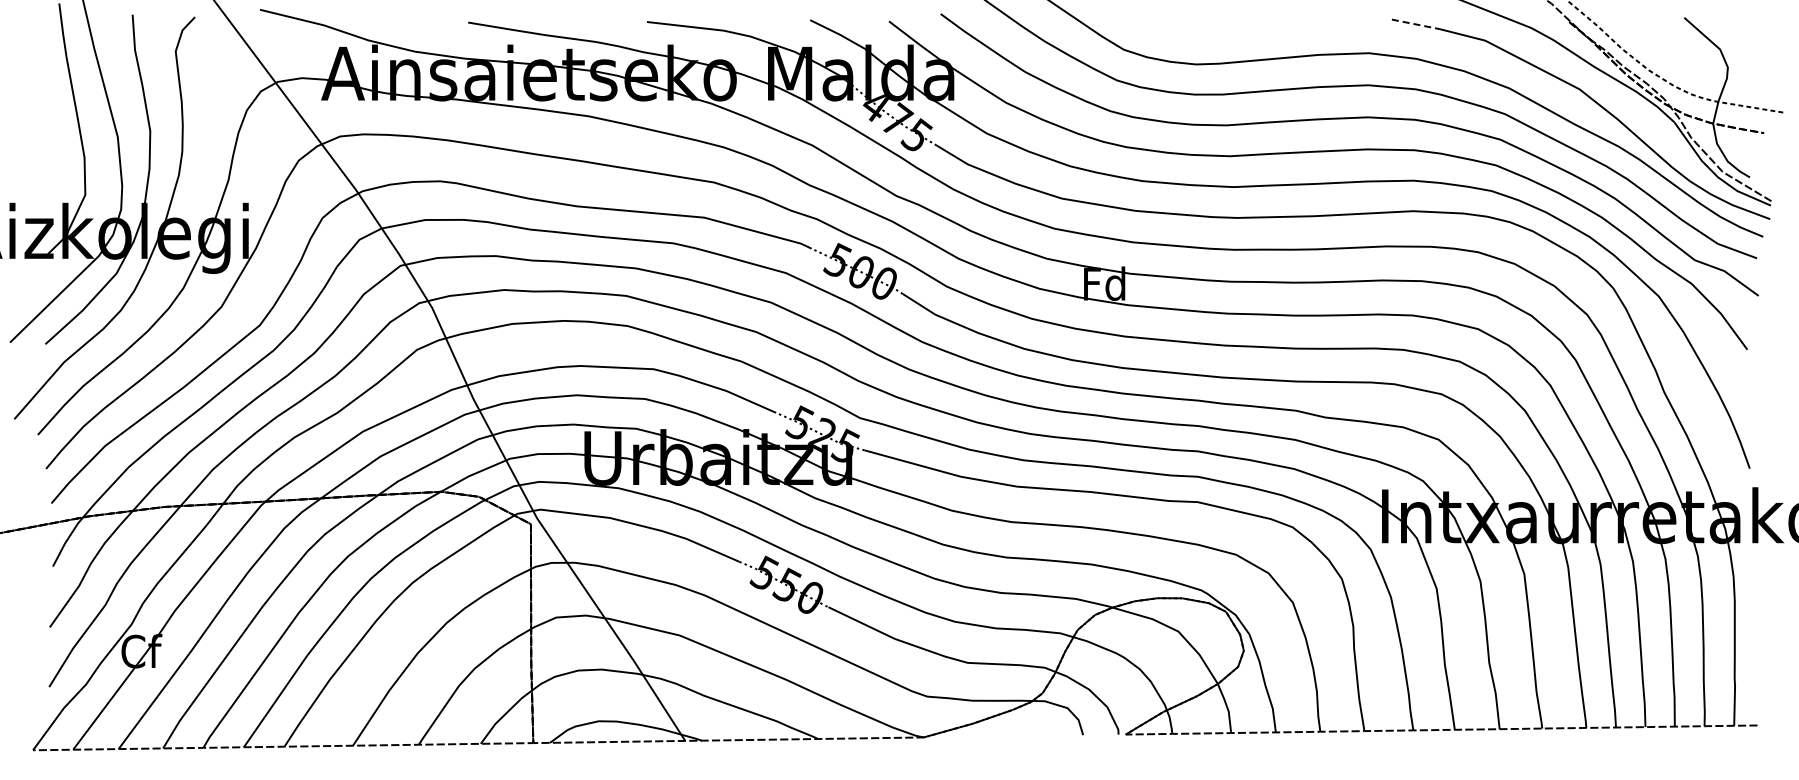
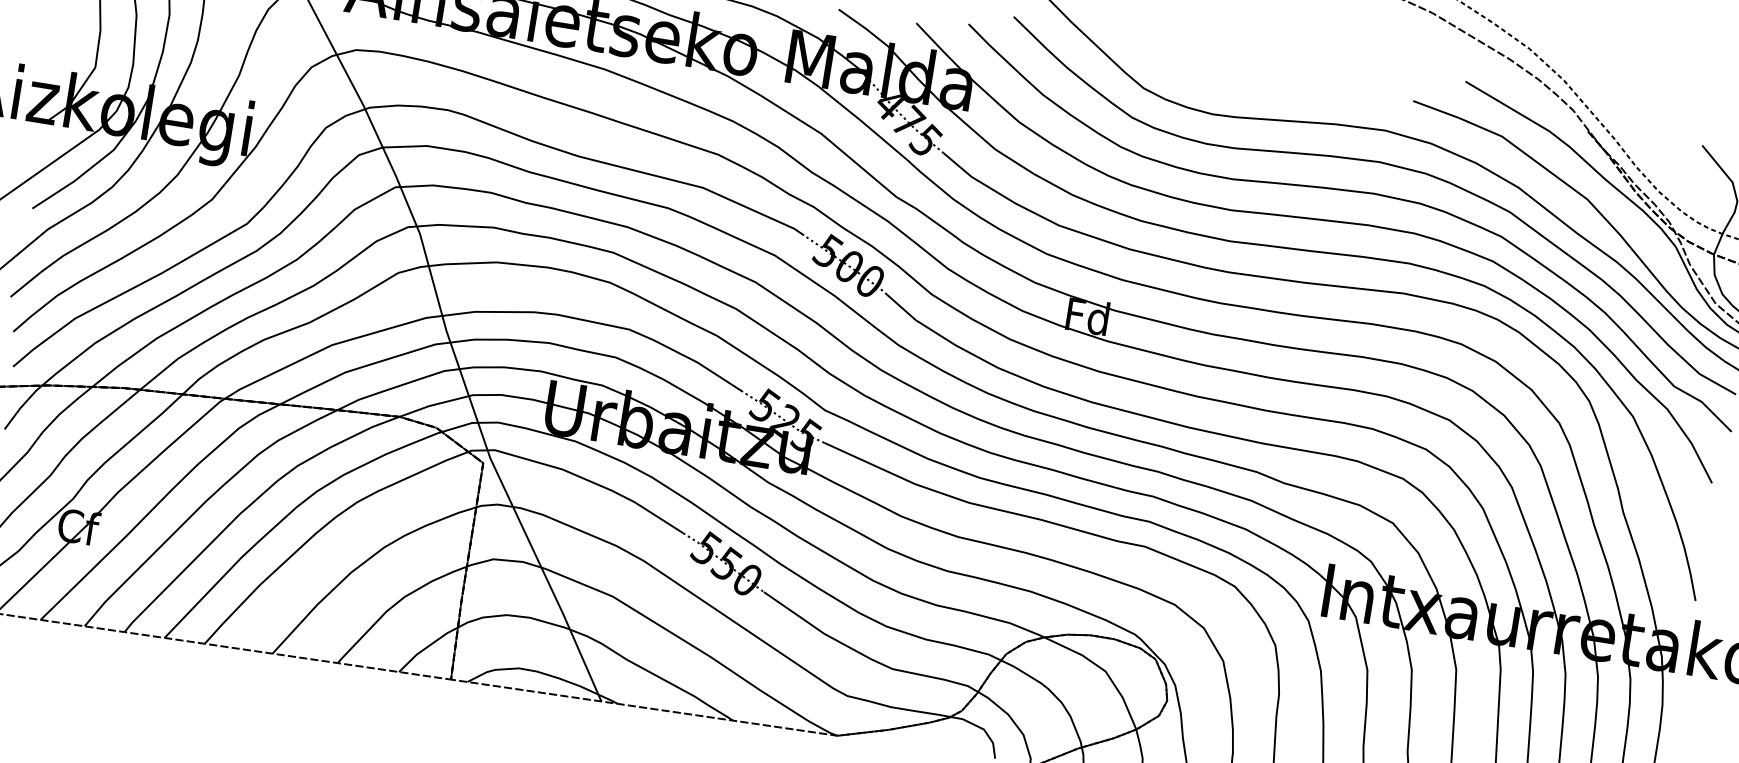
line: (1415, 24) -> (1435, 109), dashed -> solid

